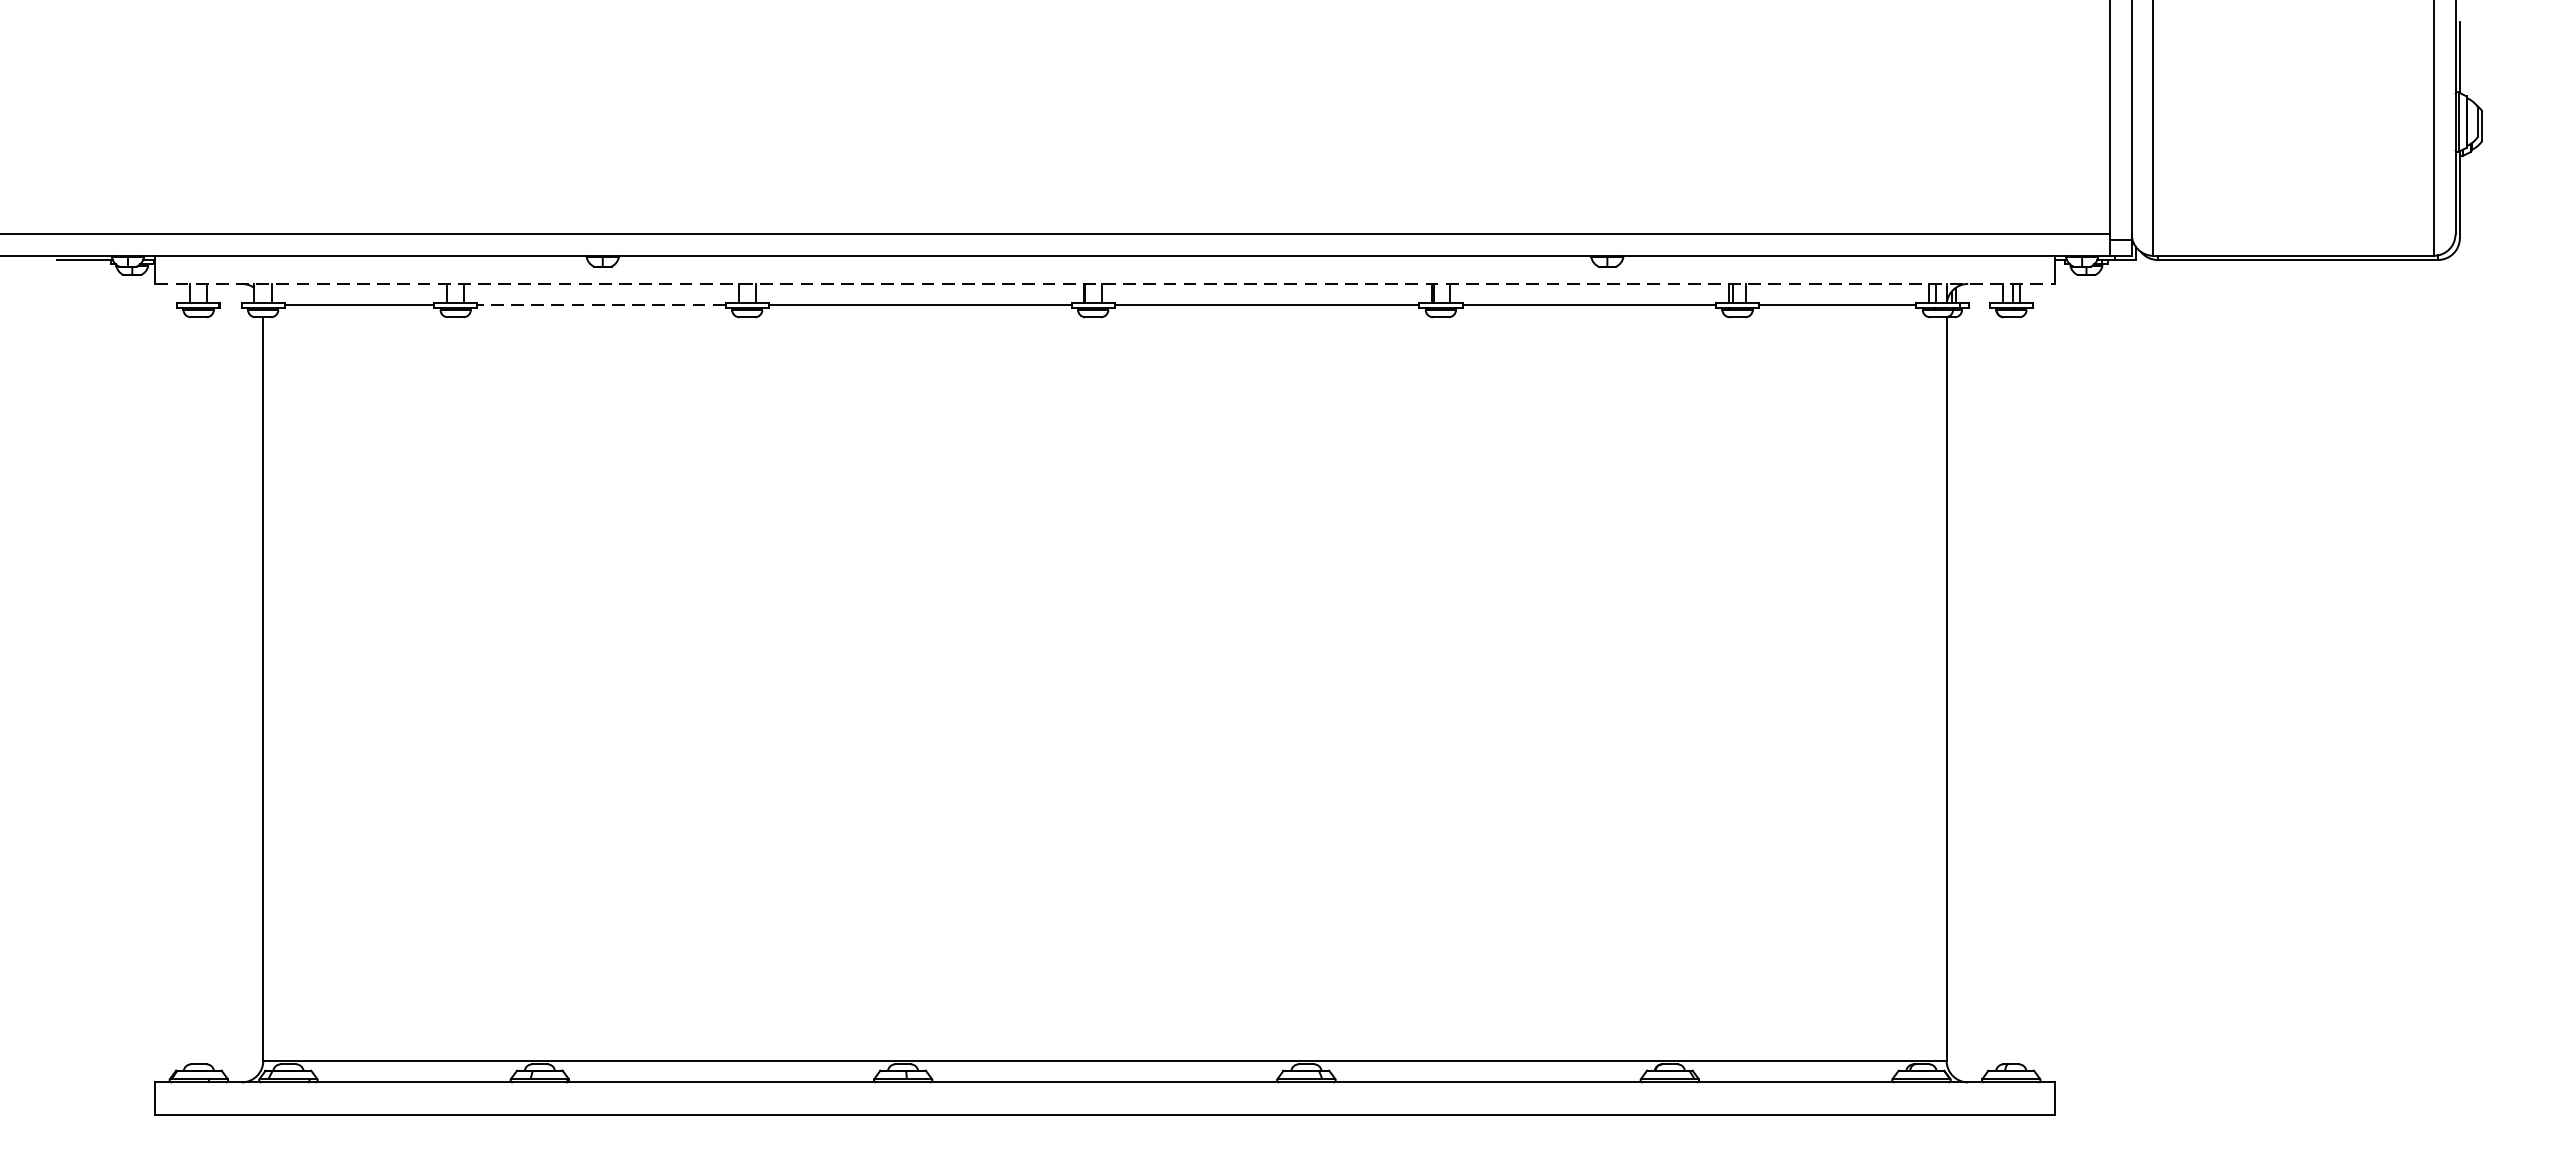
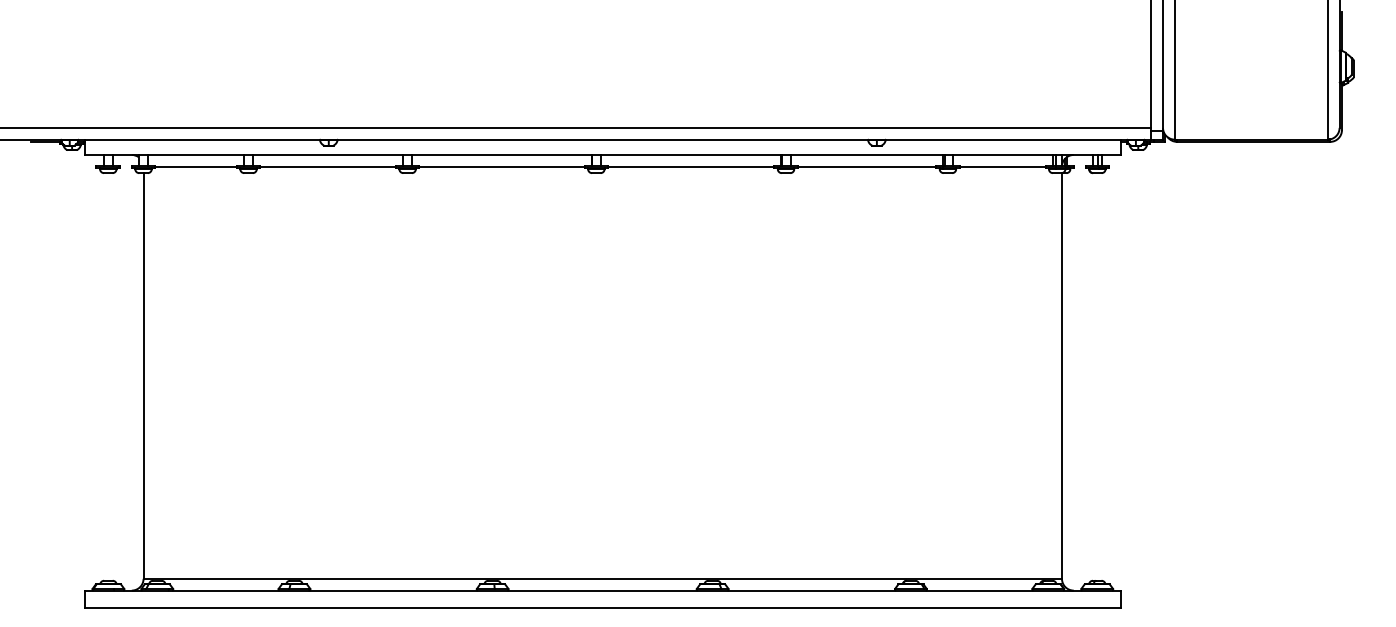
line: (1106, 283) -> (603, 154), dashed -> solid
line: (602, 305) -> (328, 166), dashed -> solid

